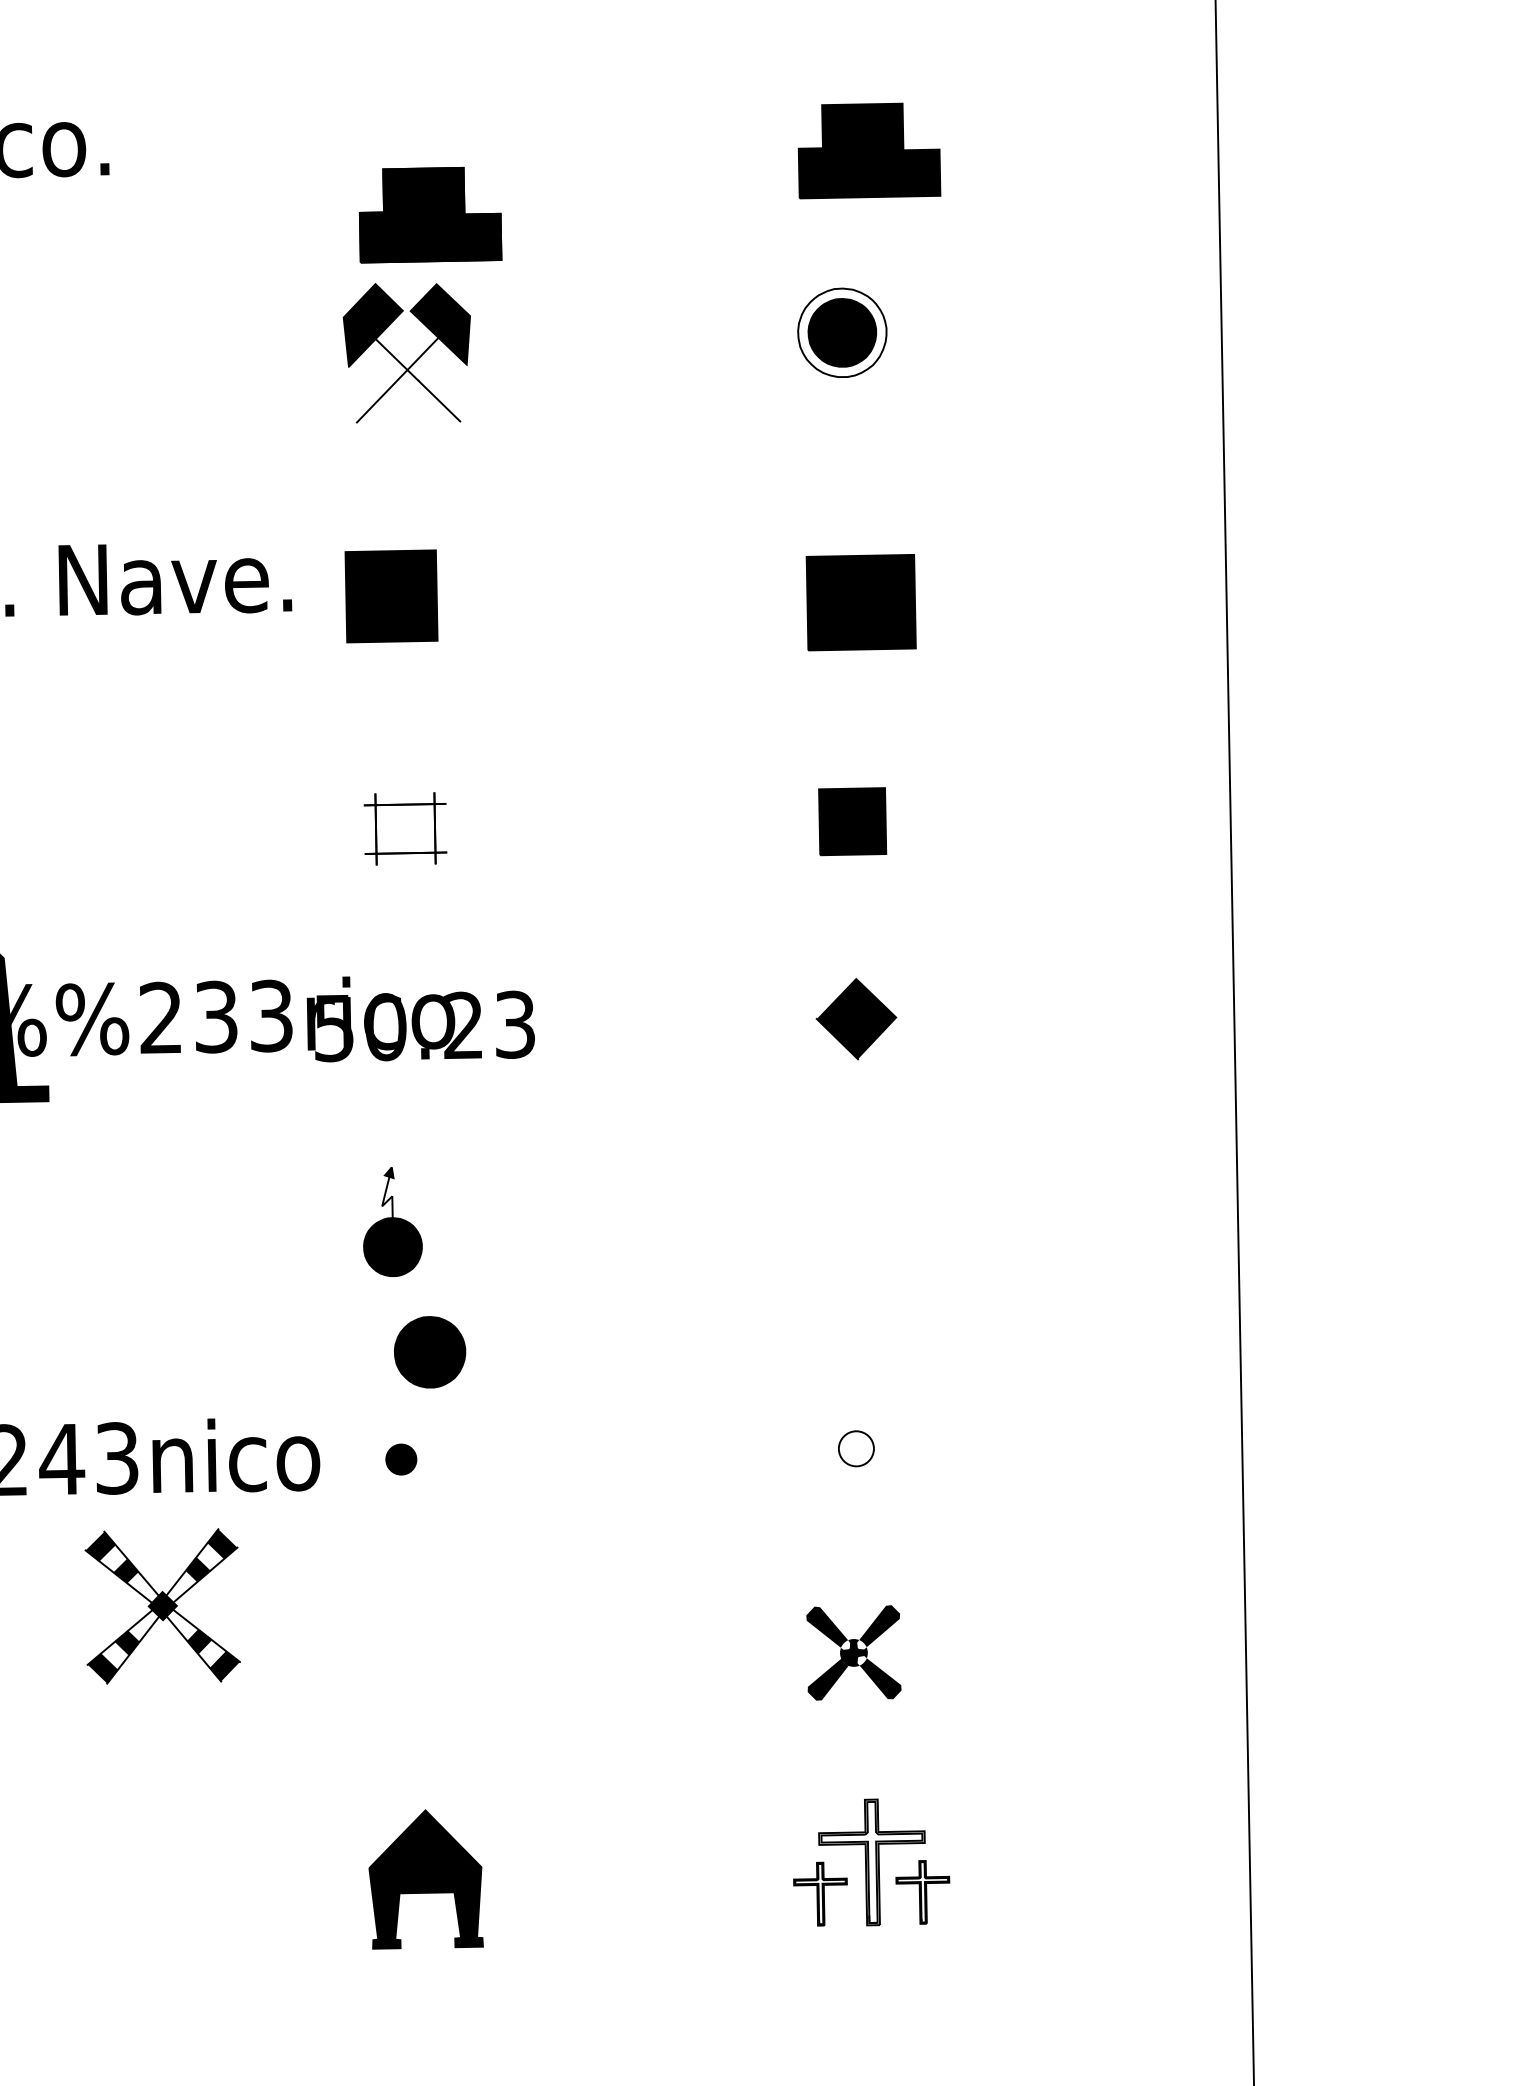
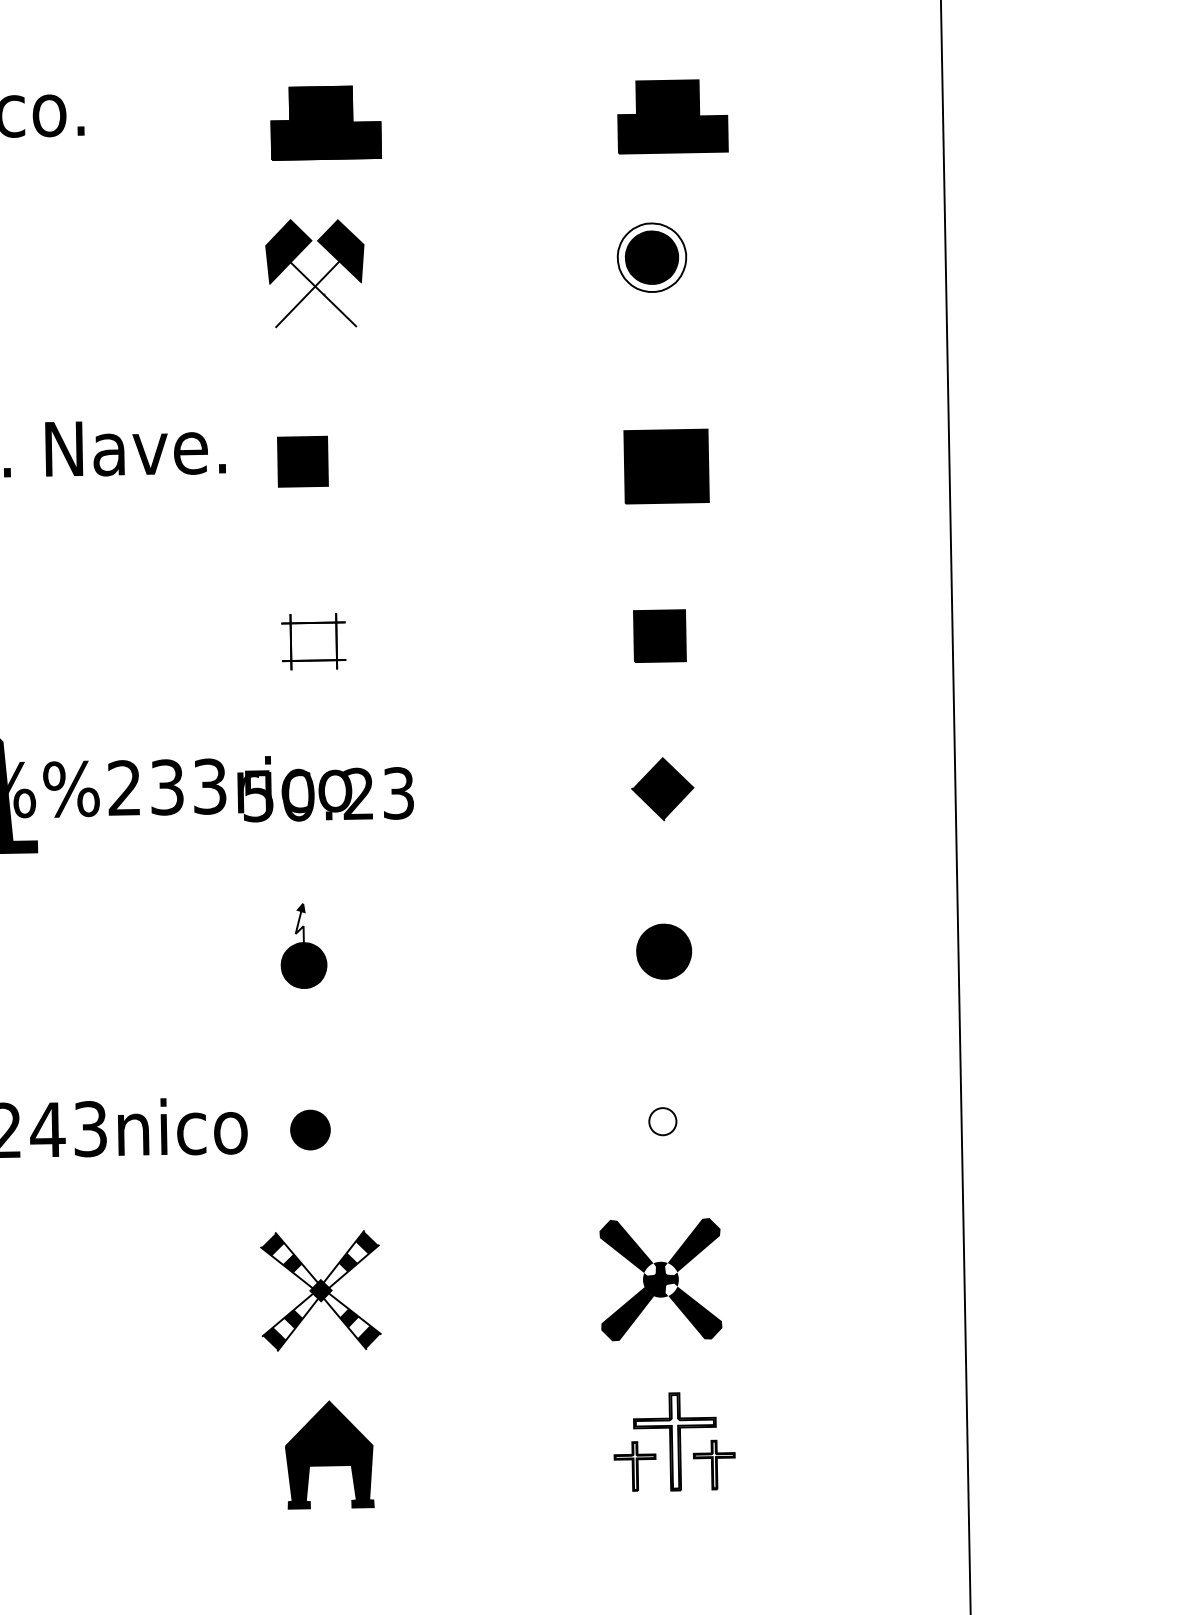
part: (430, 214) -> (326, 122), moved
part: (391, 596) -> (302, 461), size x0.71
part: (430, 1352) -> (664, 951), moved
part: (401, 1459) -> (310, 1129), size x1.67
part: (162, 1606) -> (320, 1290), moved
part: (853, 1652) -> (660, 1279), size x1.67

